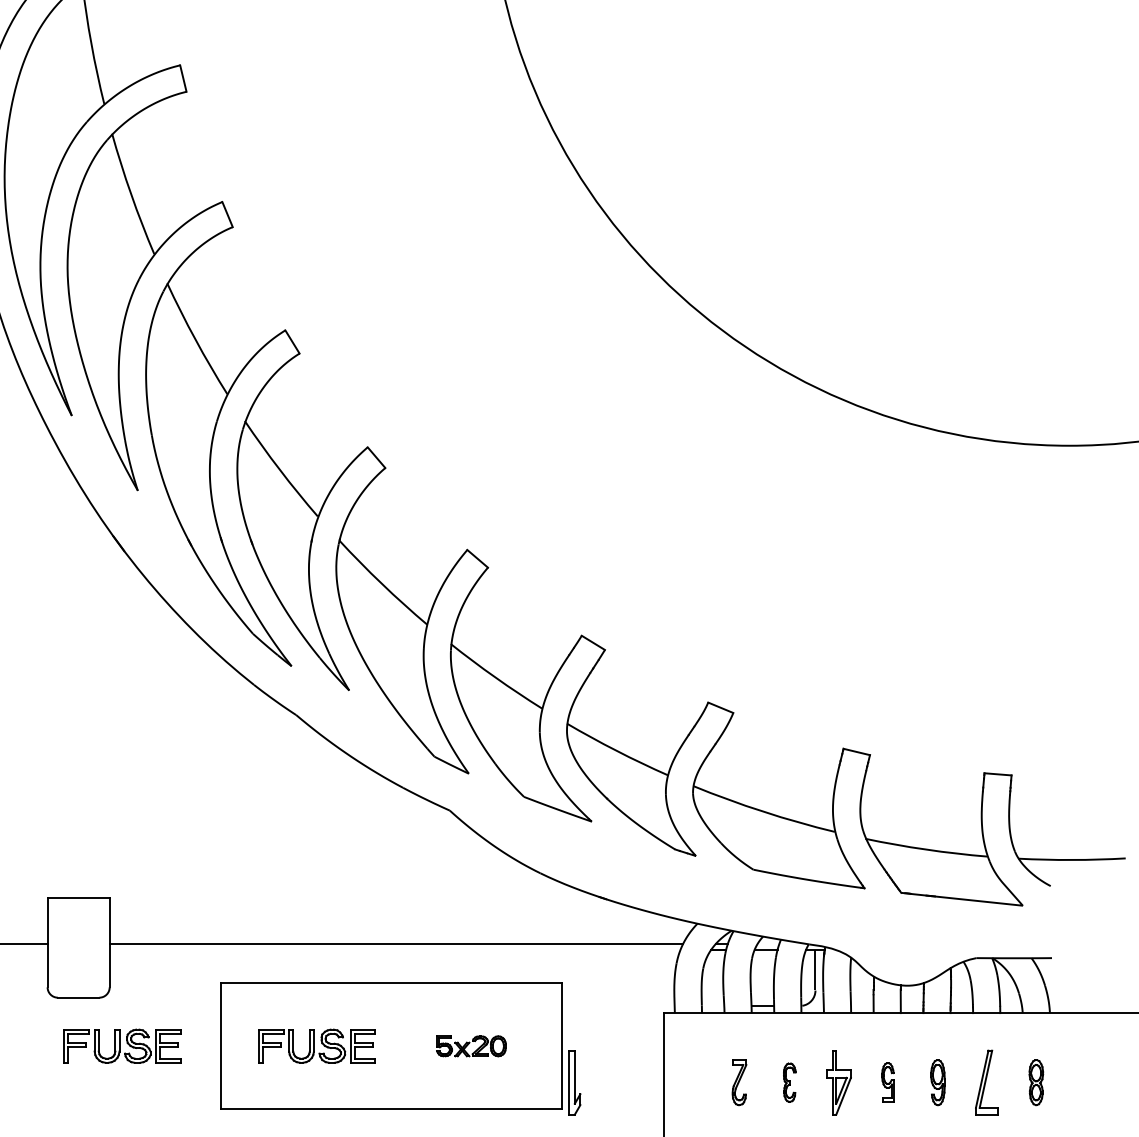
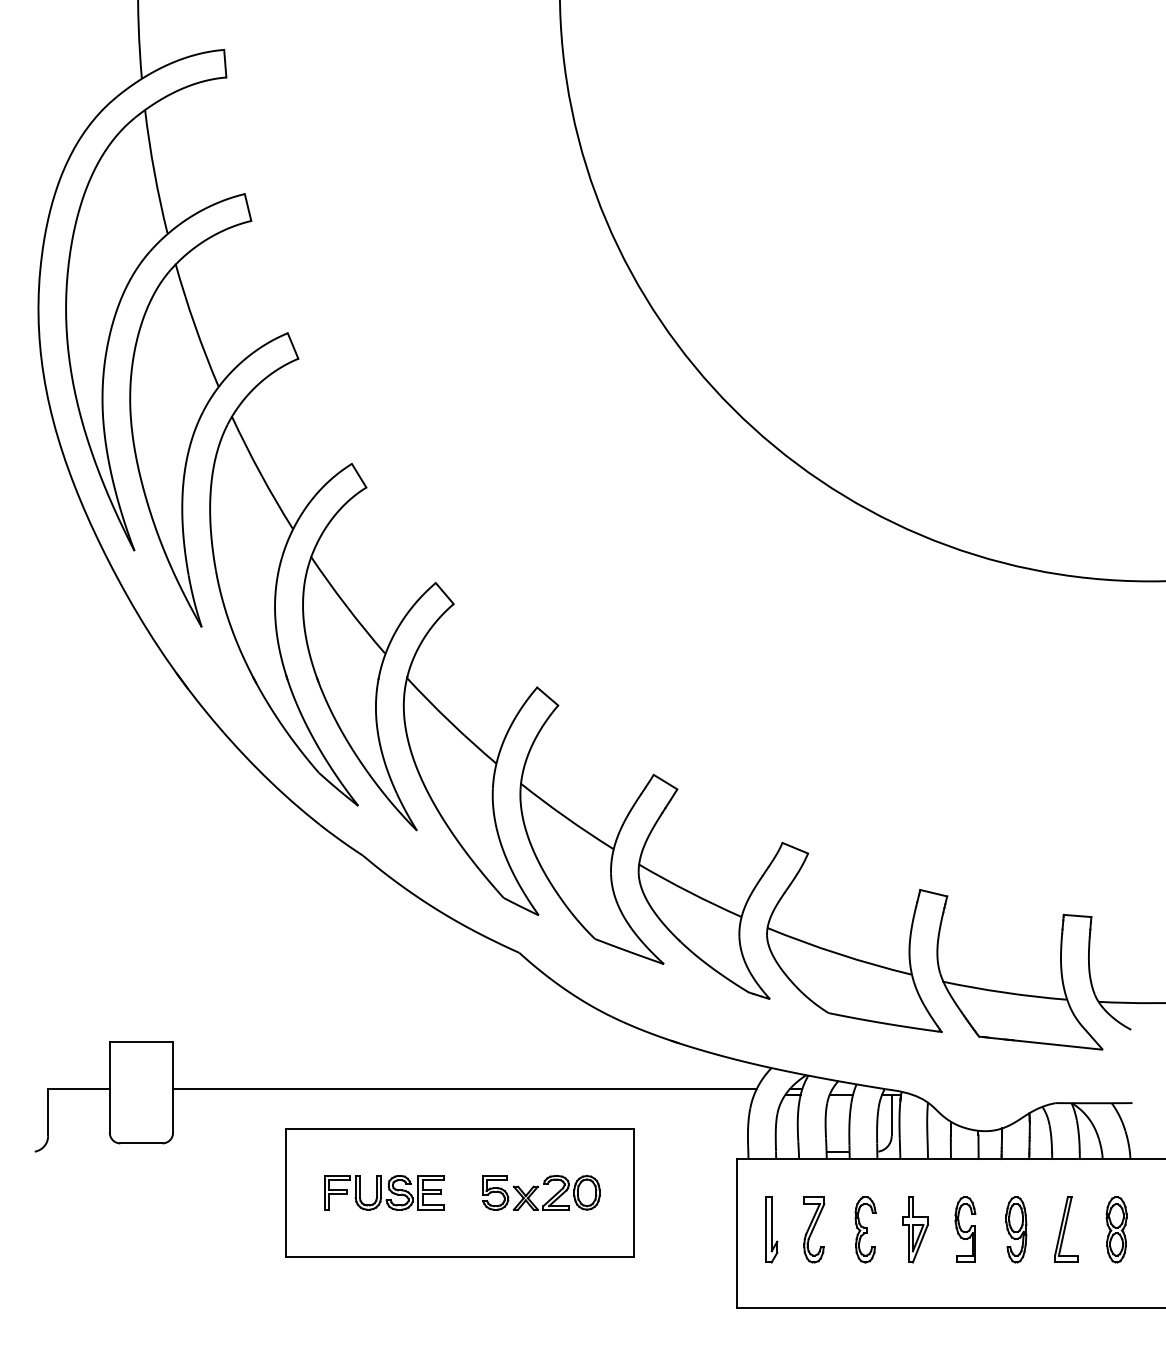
part: (122, 1045) -> (186, 1192), removed
part: (471, 1045) -> (541, 1192), size x1.67
part: (574, 1082) -> (771, 1229), moved
part: (739, 1082) -> (814, 1229), size x1.43
part: (789, 1082) -> (865, 1229), size x1.67
part: (887, 1082) -> (965, 1229), size x1.67
part: (938, 1082) -> (1016, 1229), size x1.43
part: (1036, 1082) -> (1116, 1229), size x1.43

